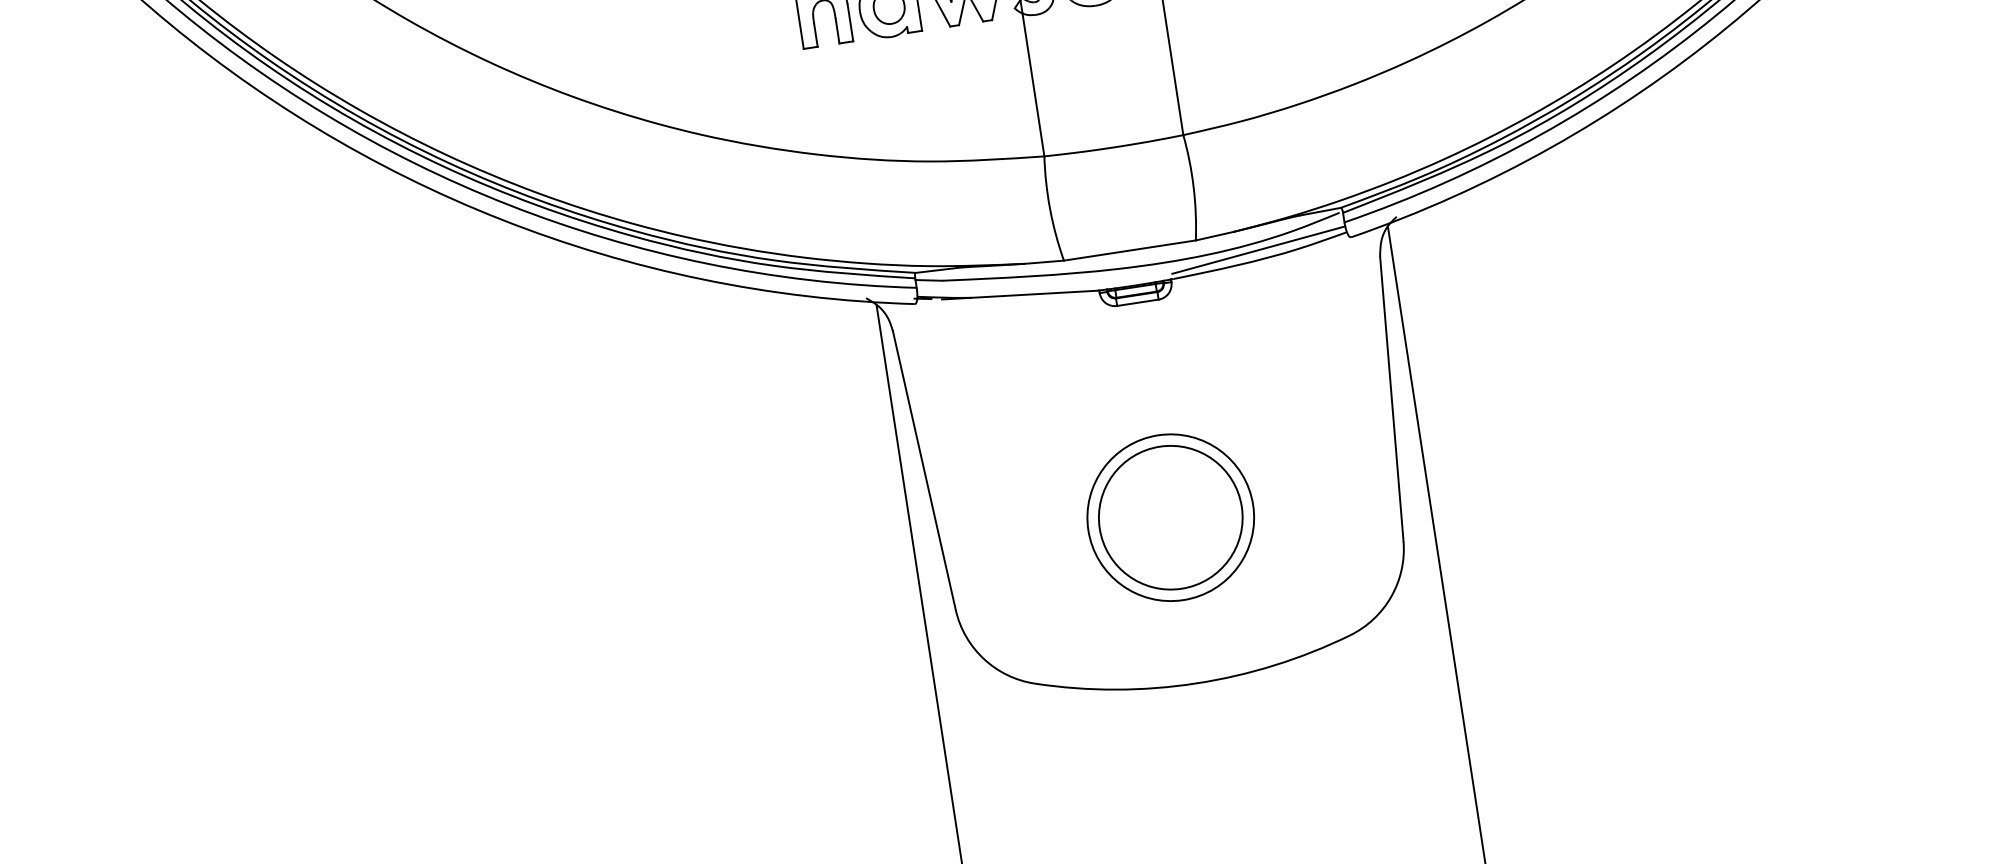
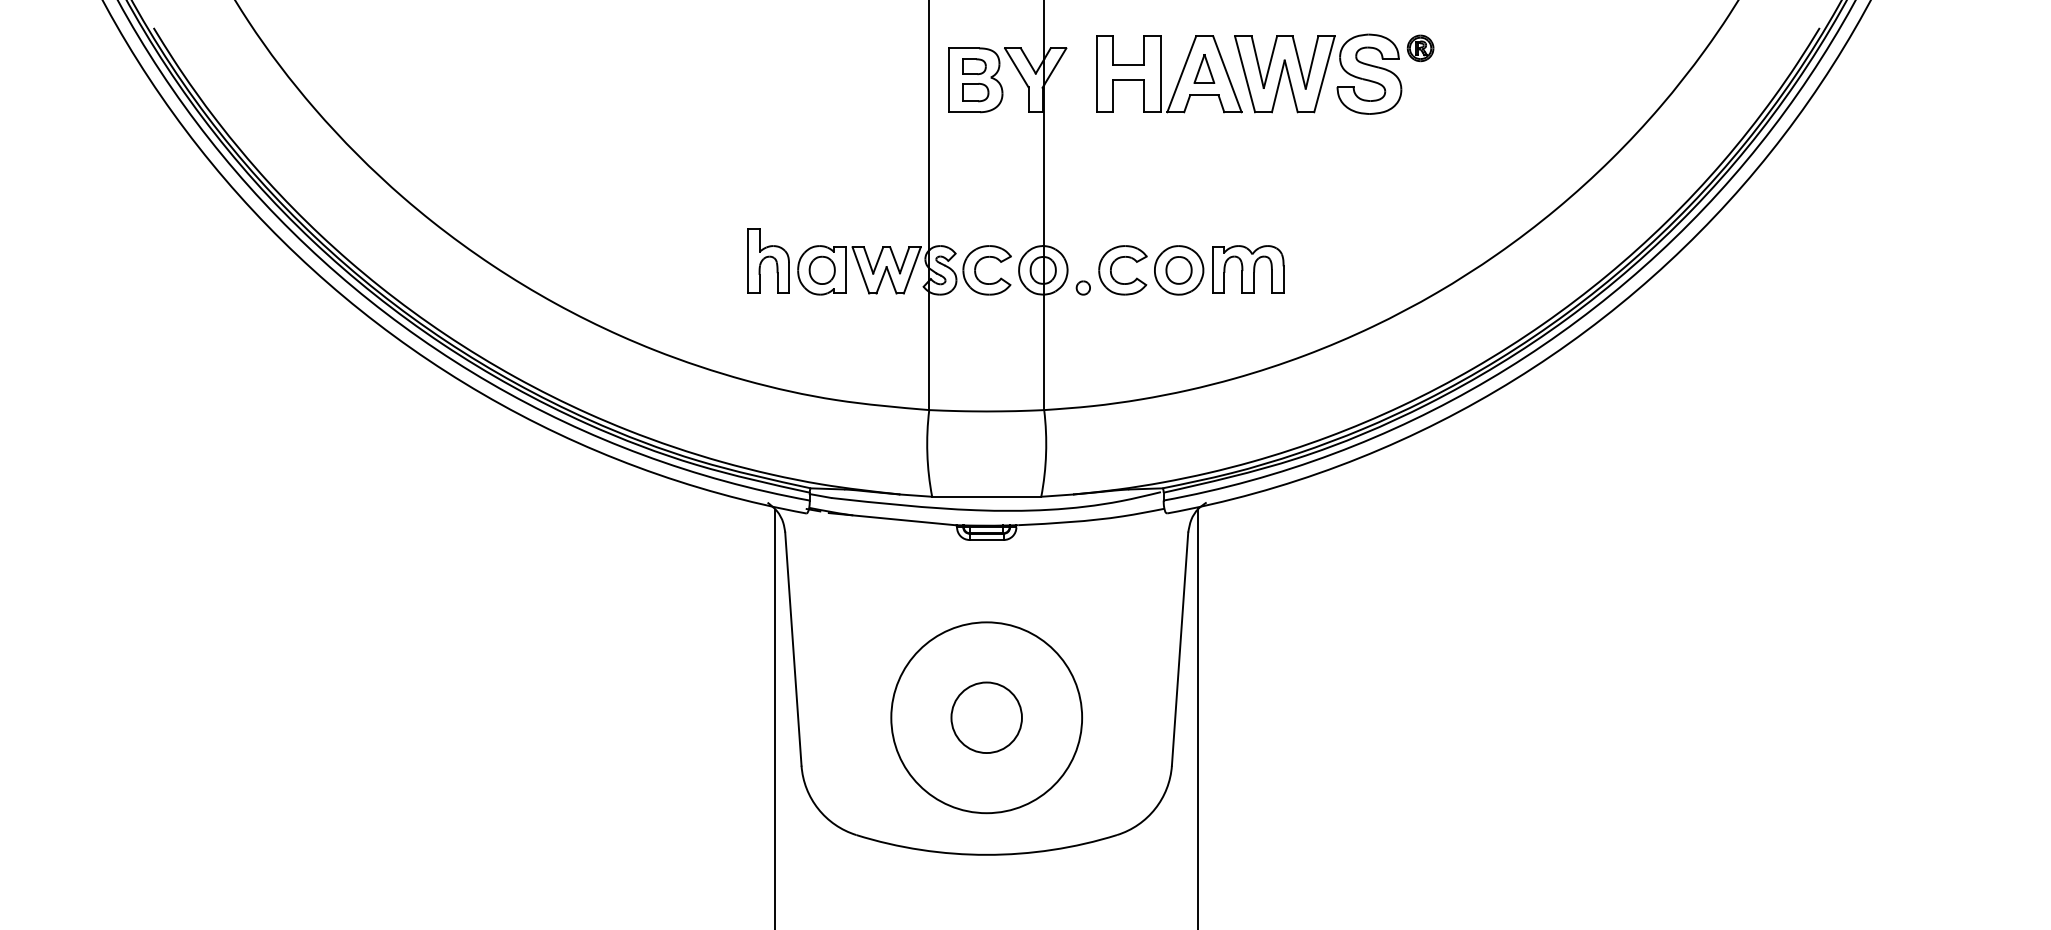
line: (1258, 249) -> (1090, 511), removed
circle: (1170, 517) -> (986, 717), size x0.6
circle: (1170, 517) -> (986, 717), size x1.4

